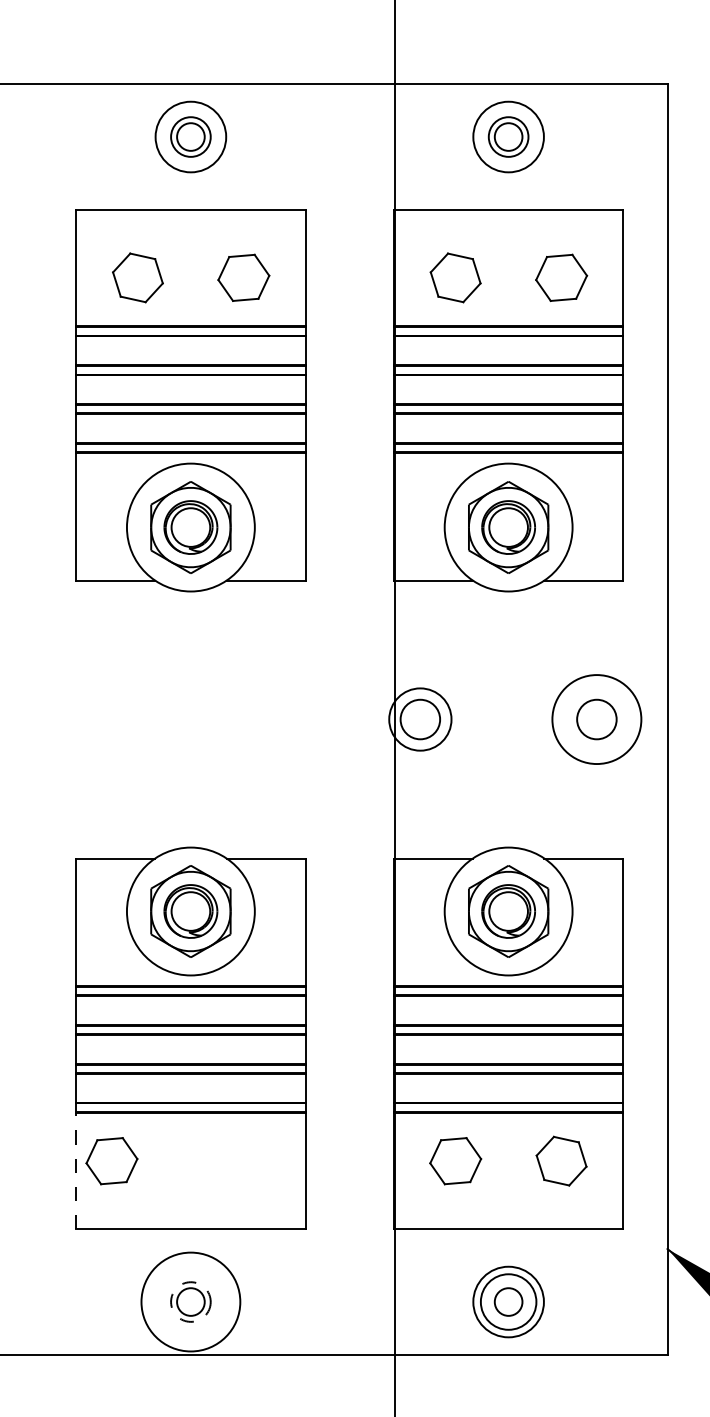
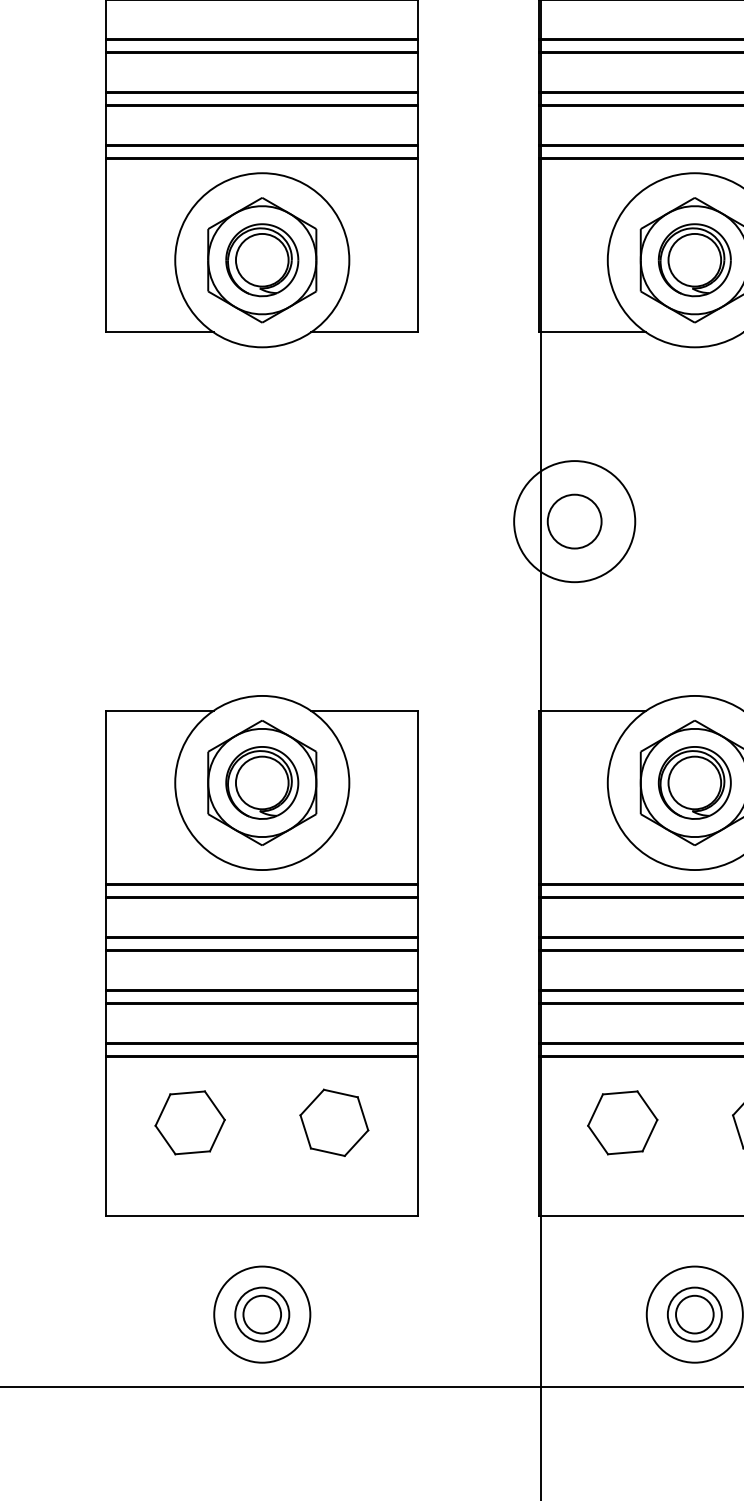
circle: (419, 719) -> (573, 521), size x1.43
part: (243, 1160) -> (333, 1121), added
part: (111, 1161) -> (189, 1123), moved
line: (76, 1170) -> (106, 1135), dashed -> solid
circle: (190, 1301) -> (261, 1313), dashed -> solid
circle: (190, 1301) -> (261, 1313), size x0.71
circle: (508, 1301) -> (694, 1313), size x0.71

